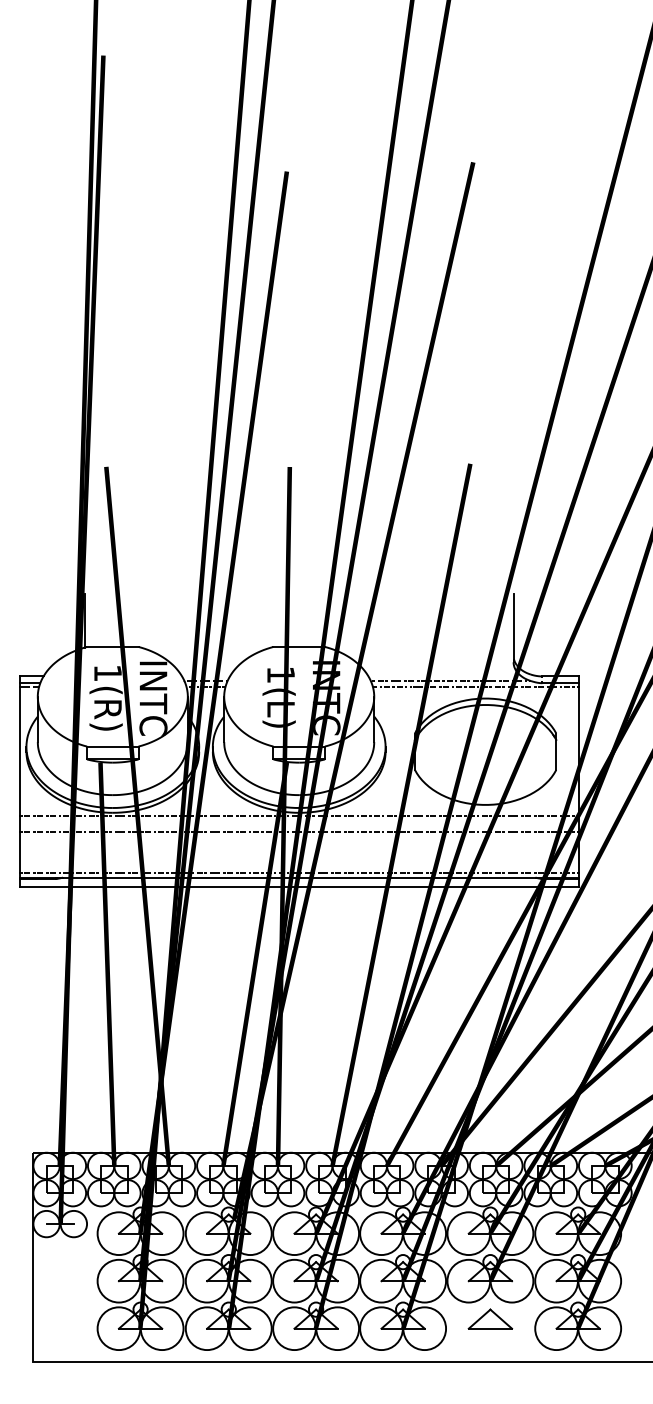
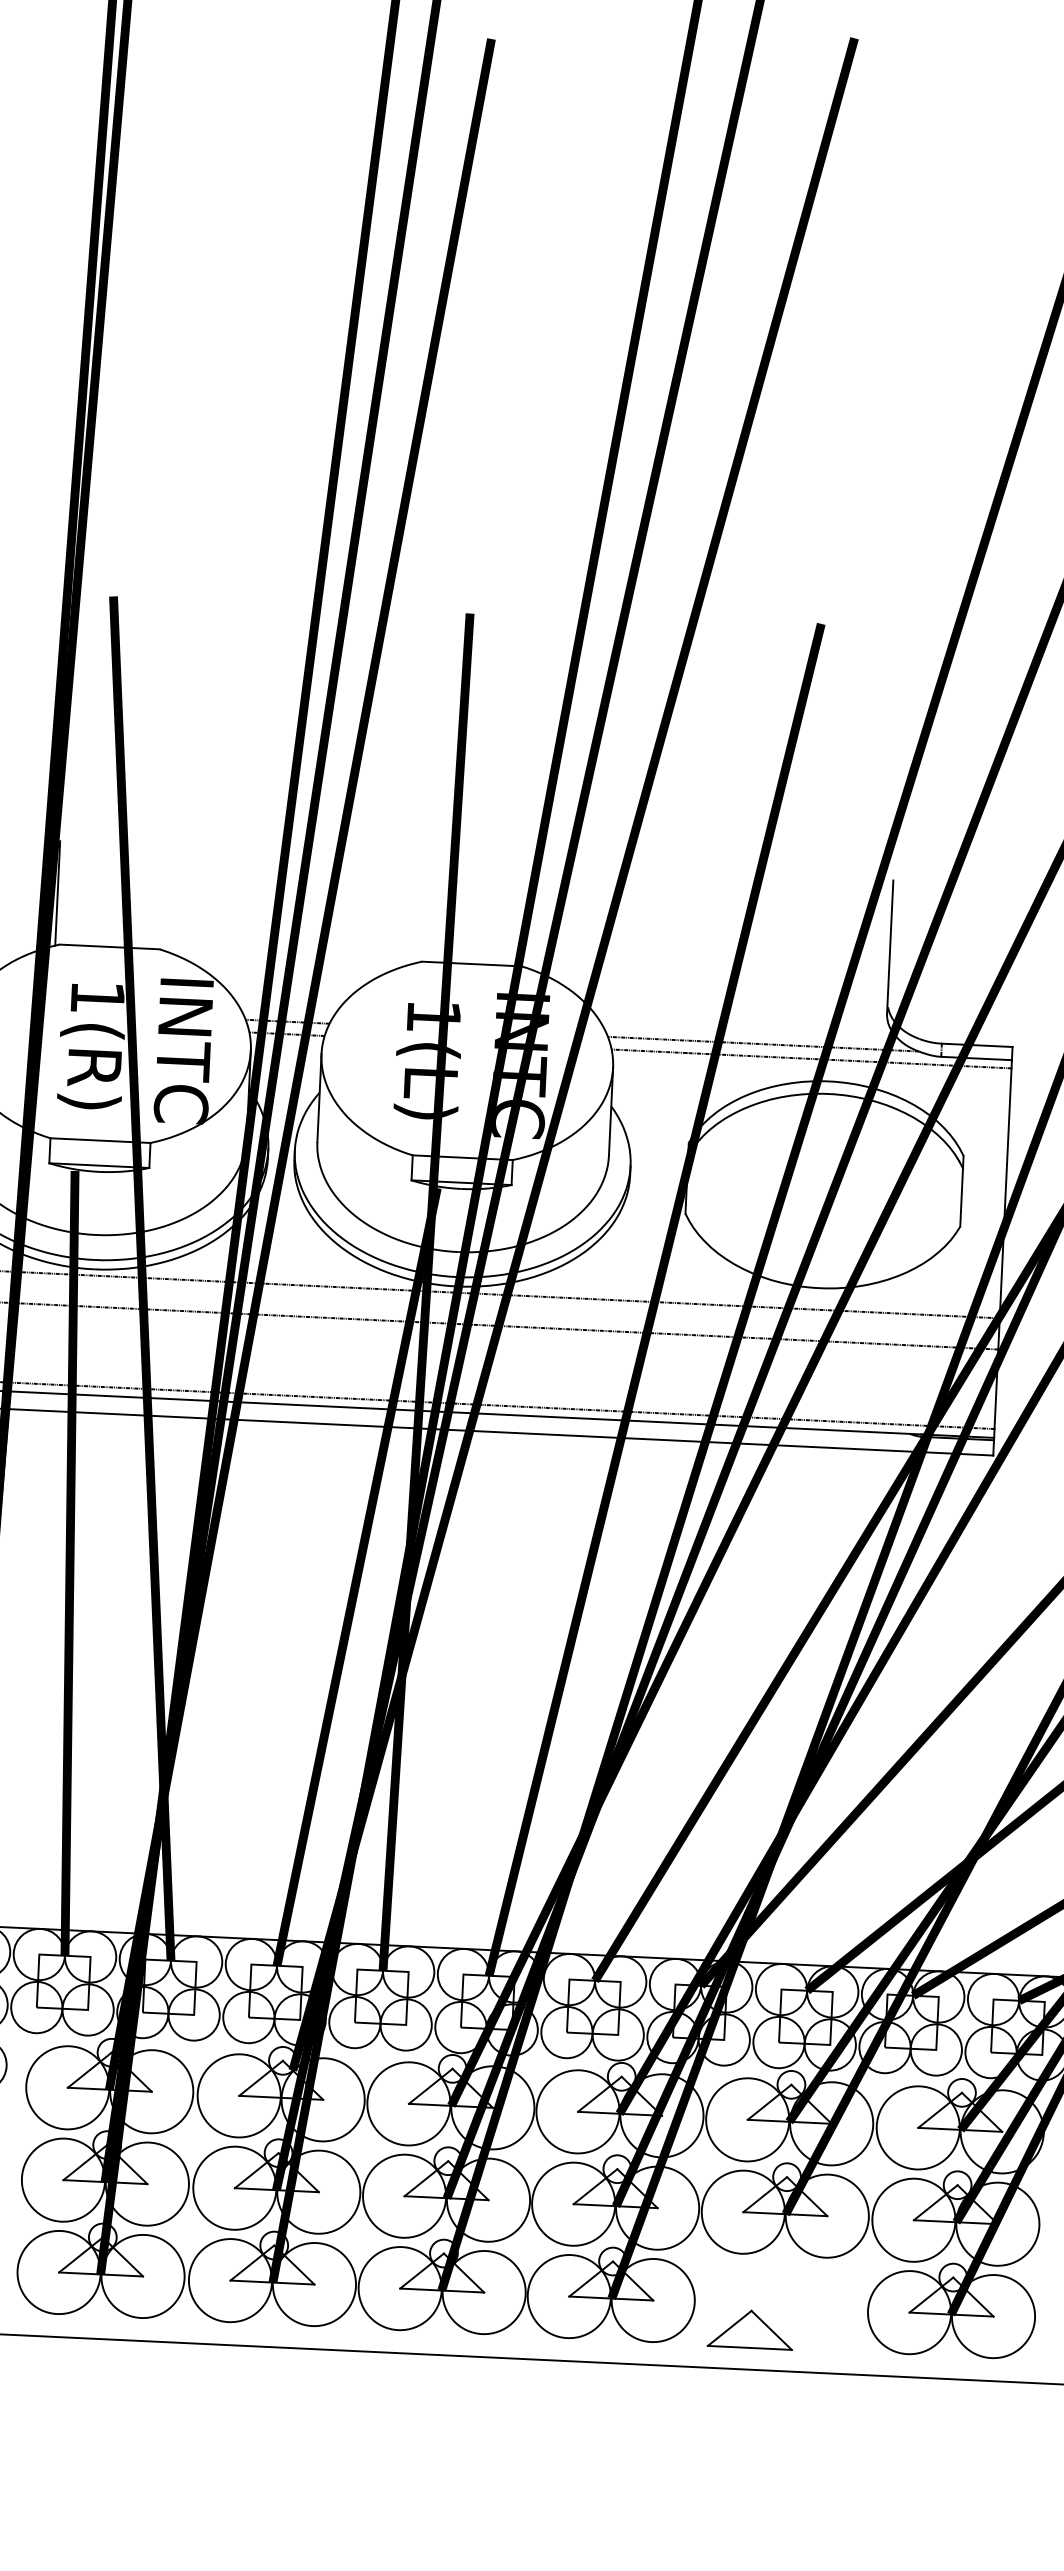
part: (490, 1318) -> (750, 2328), moved

